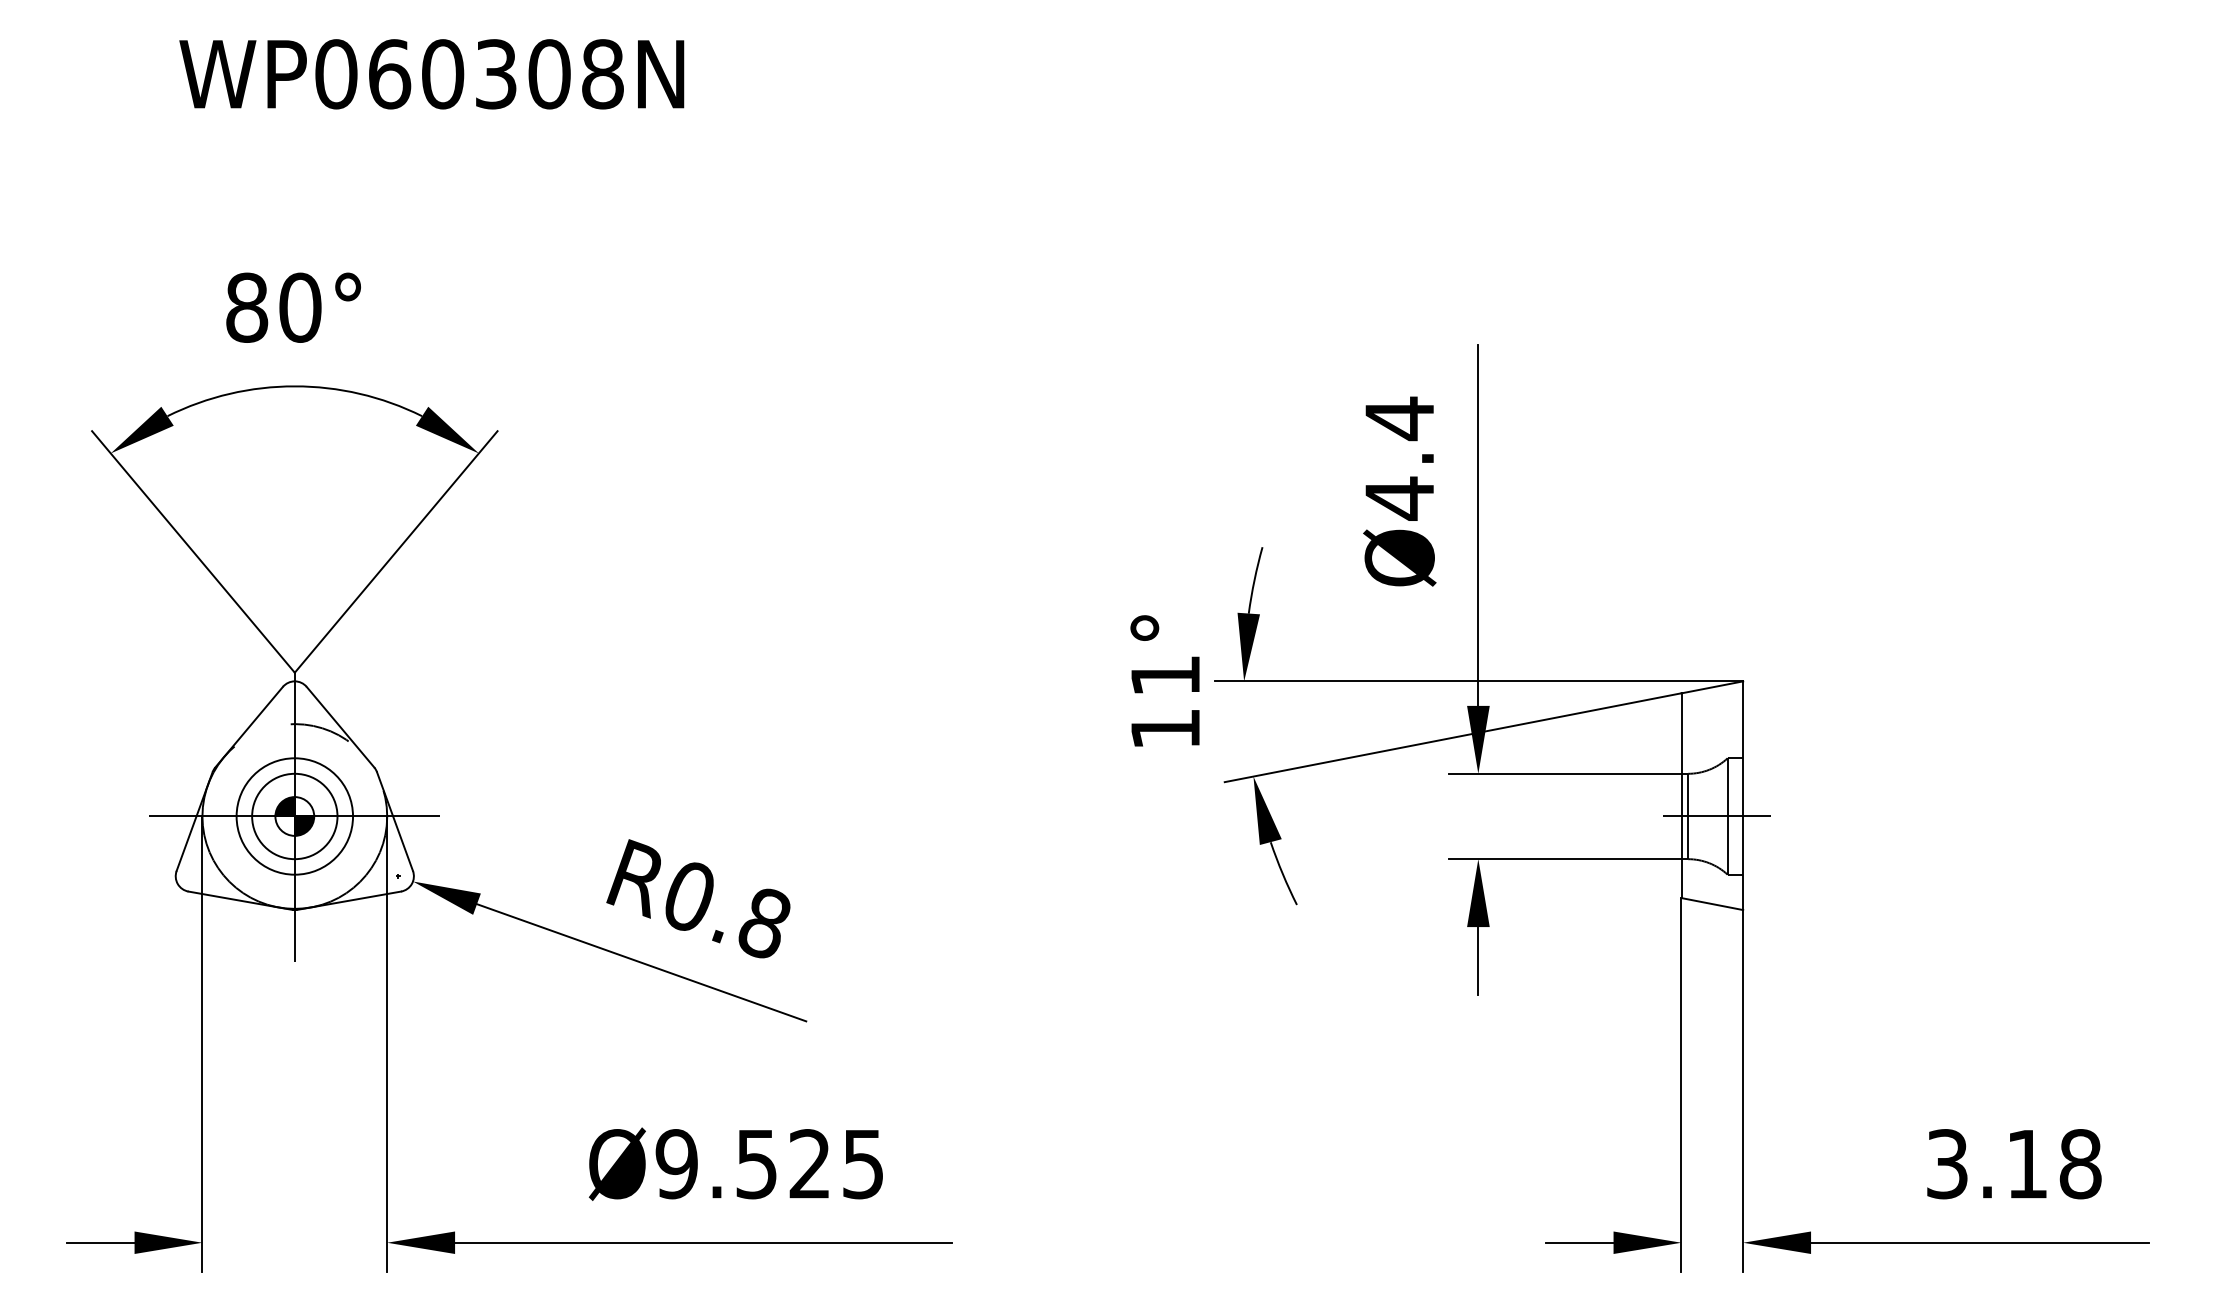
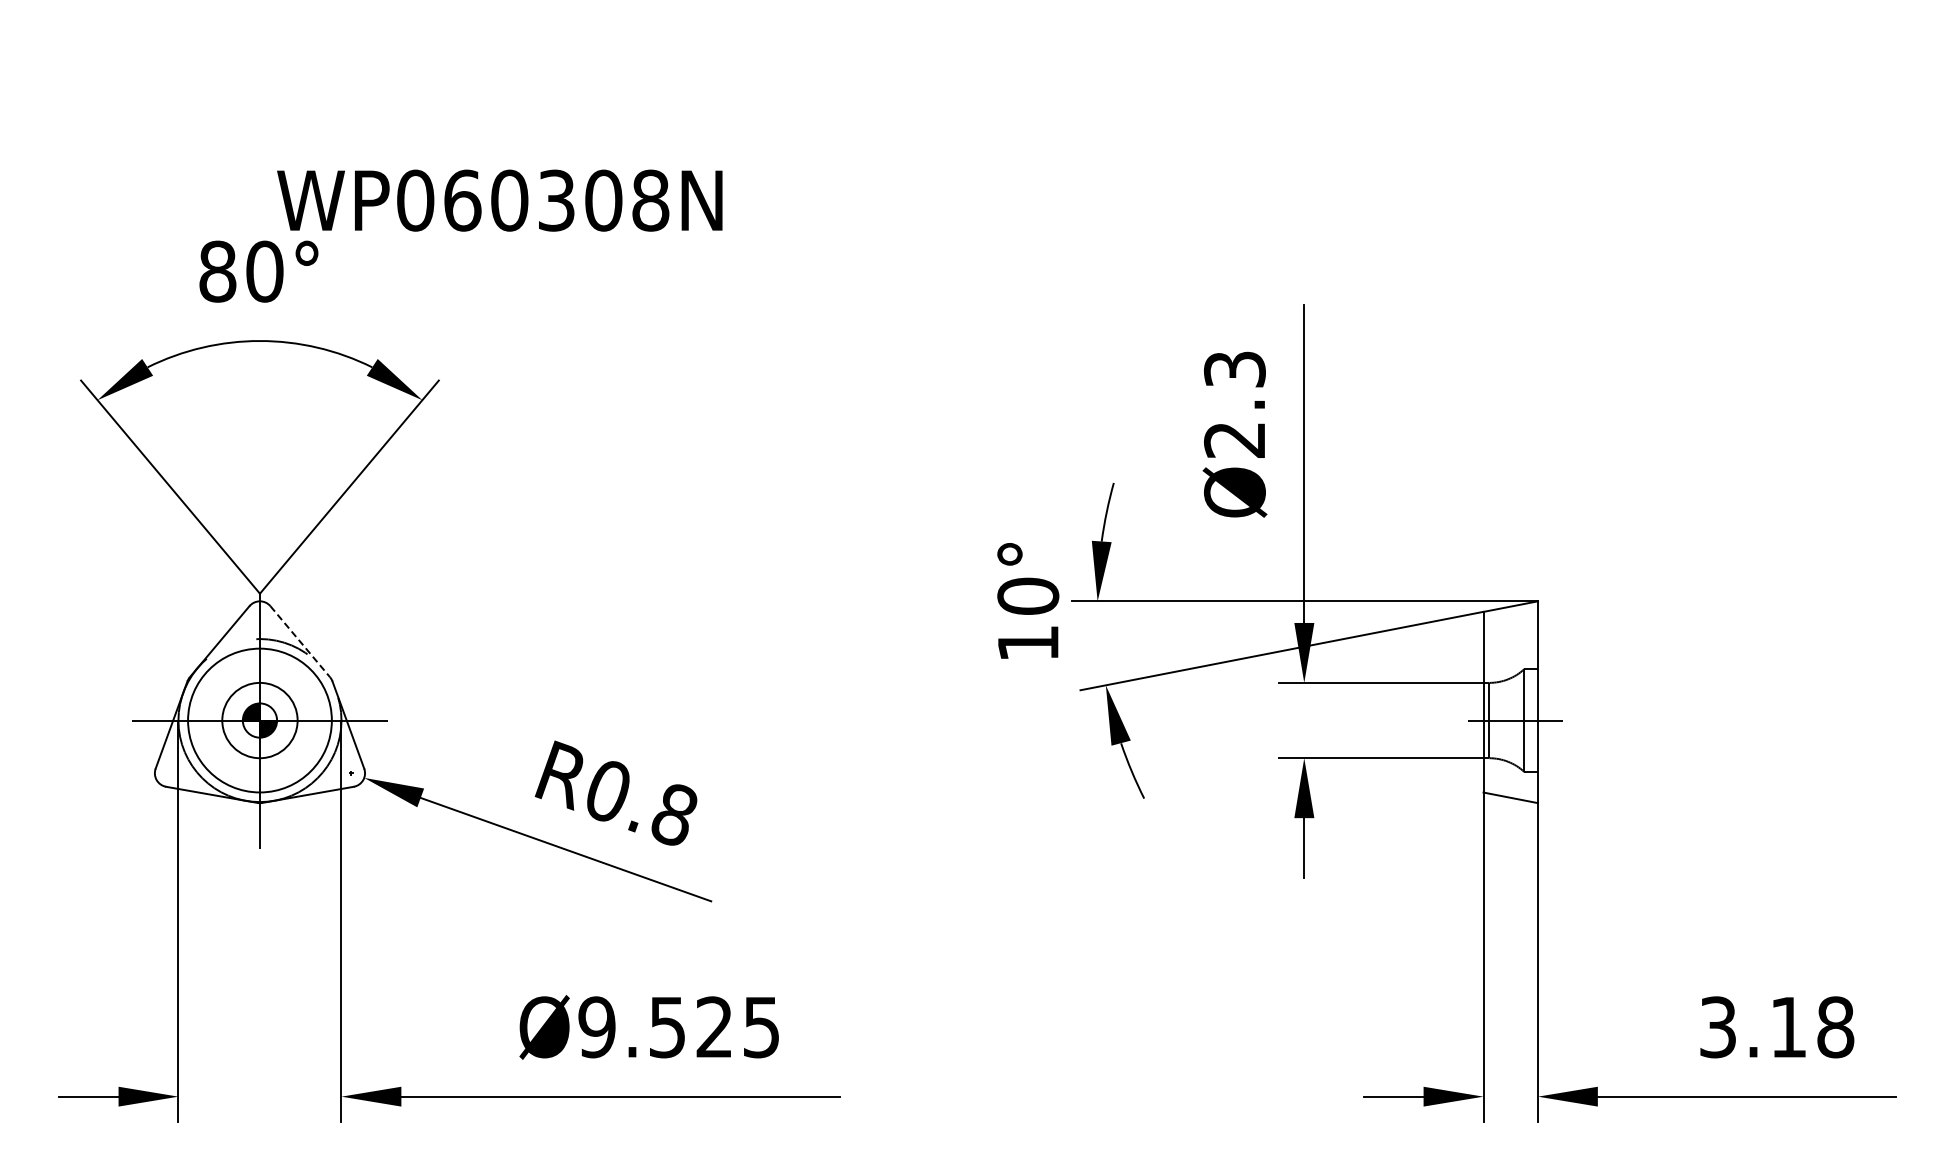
text: (431, 74) -> (499, 200), moved
text: (1399, 458) -> (1234, 404), Ø4.4 -> Ø2.3
text: (1165, 674) -> (1028, 595), 11° -> 10°
line: (340, 728) -> (300, 642), solid -> dashed
circle: (294, 816) -> (259, 720), size x1.4

